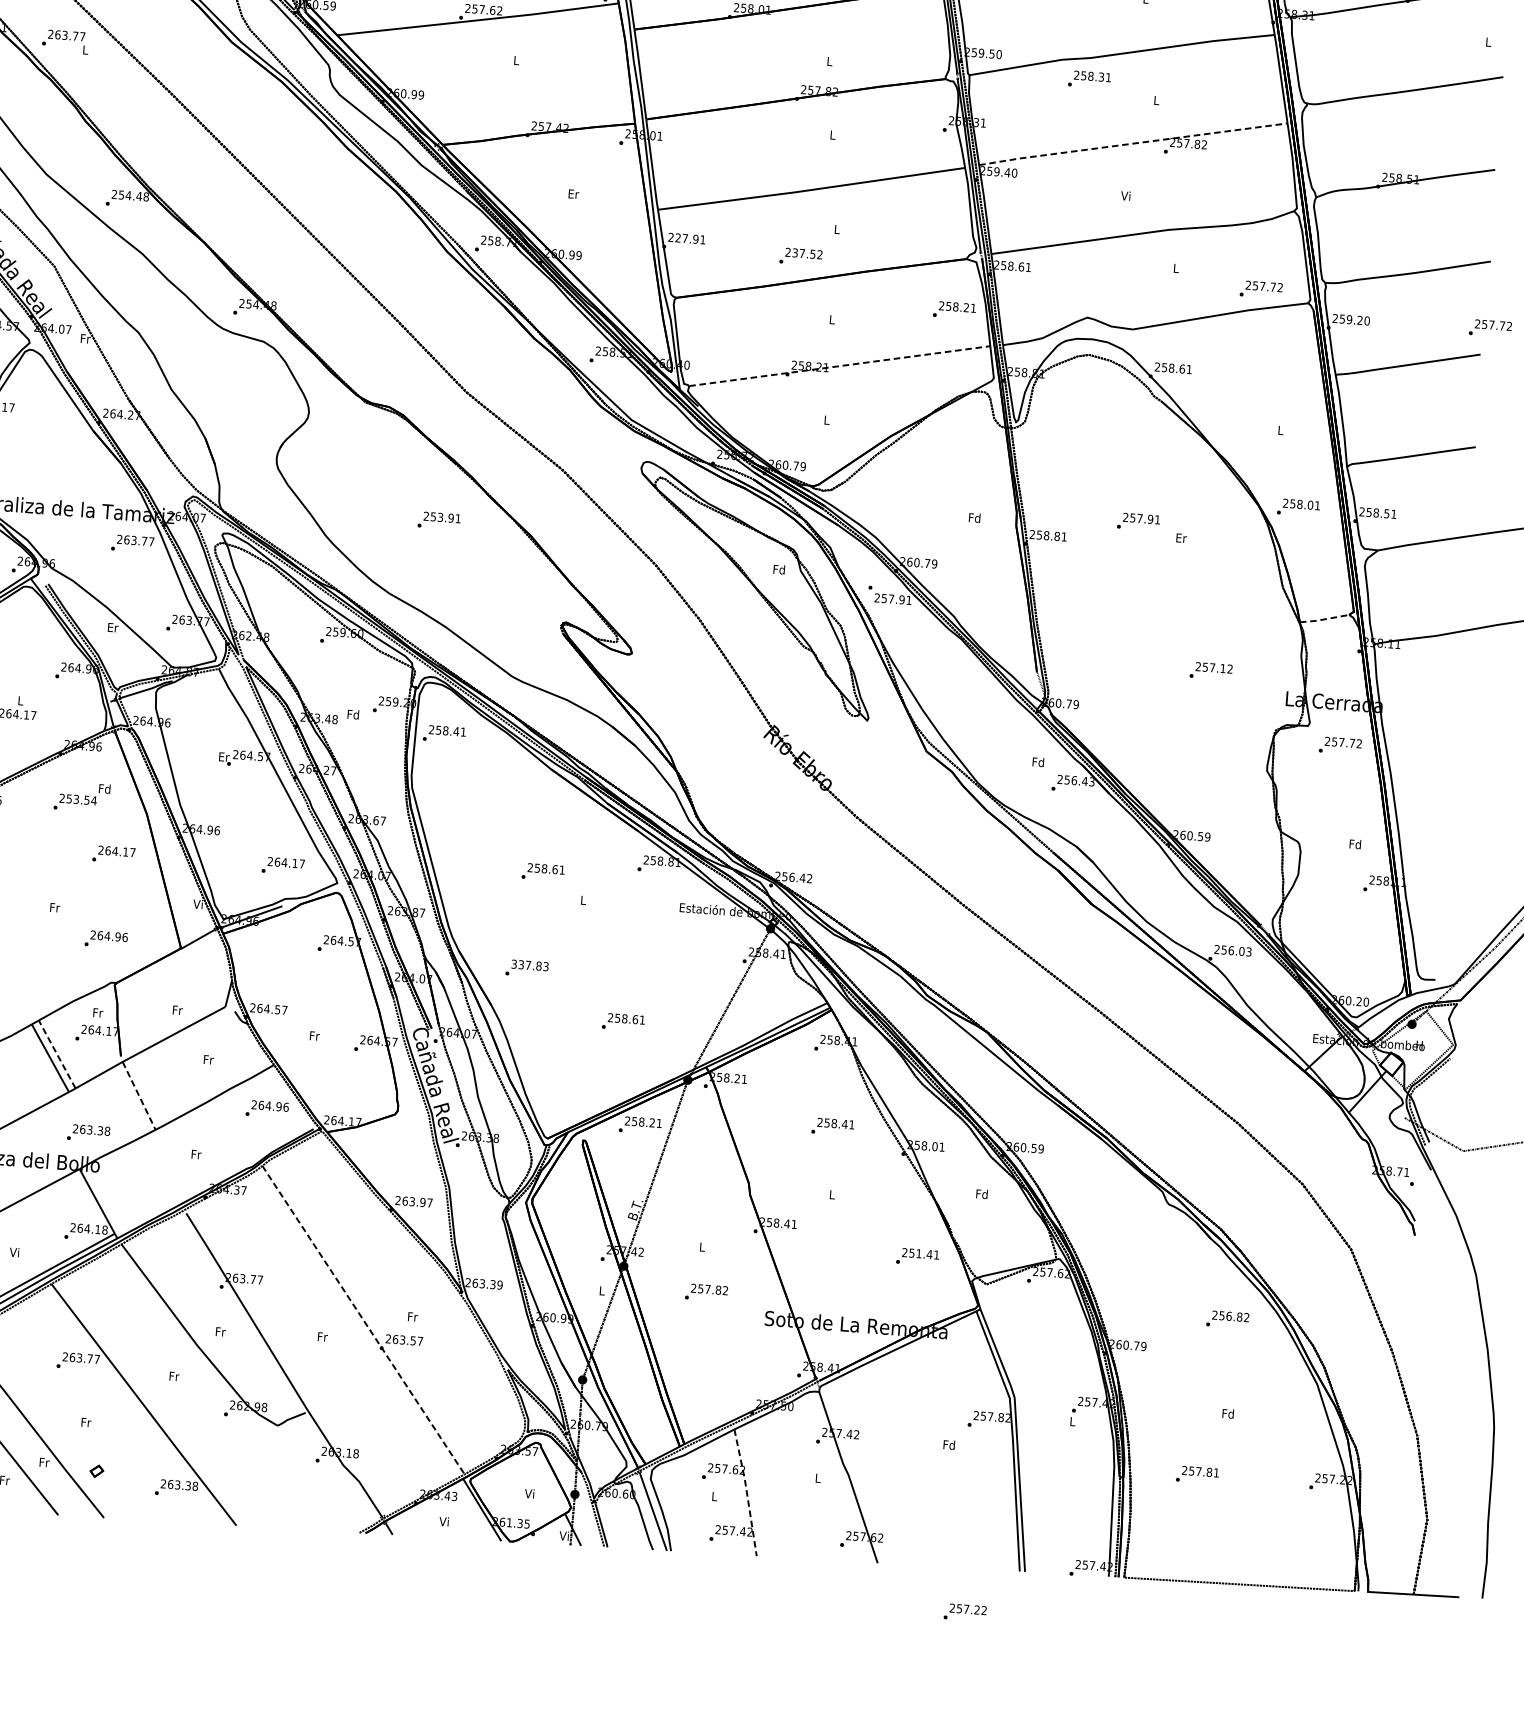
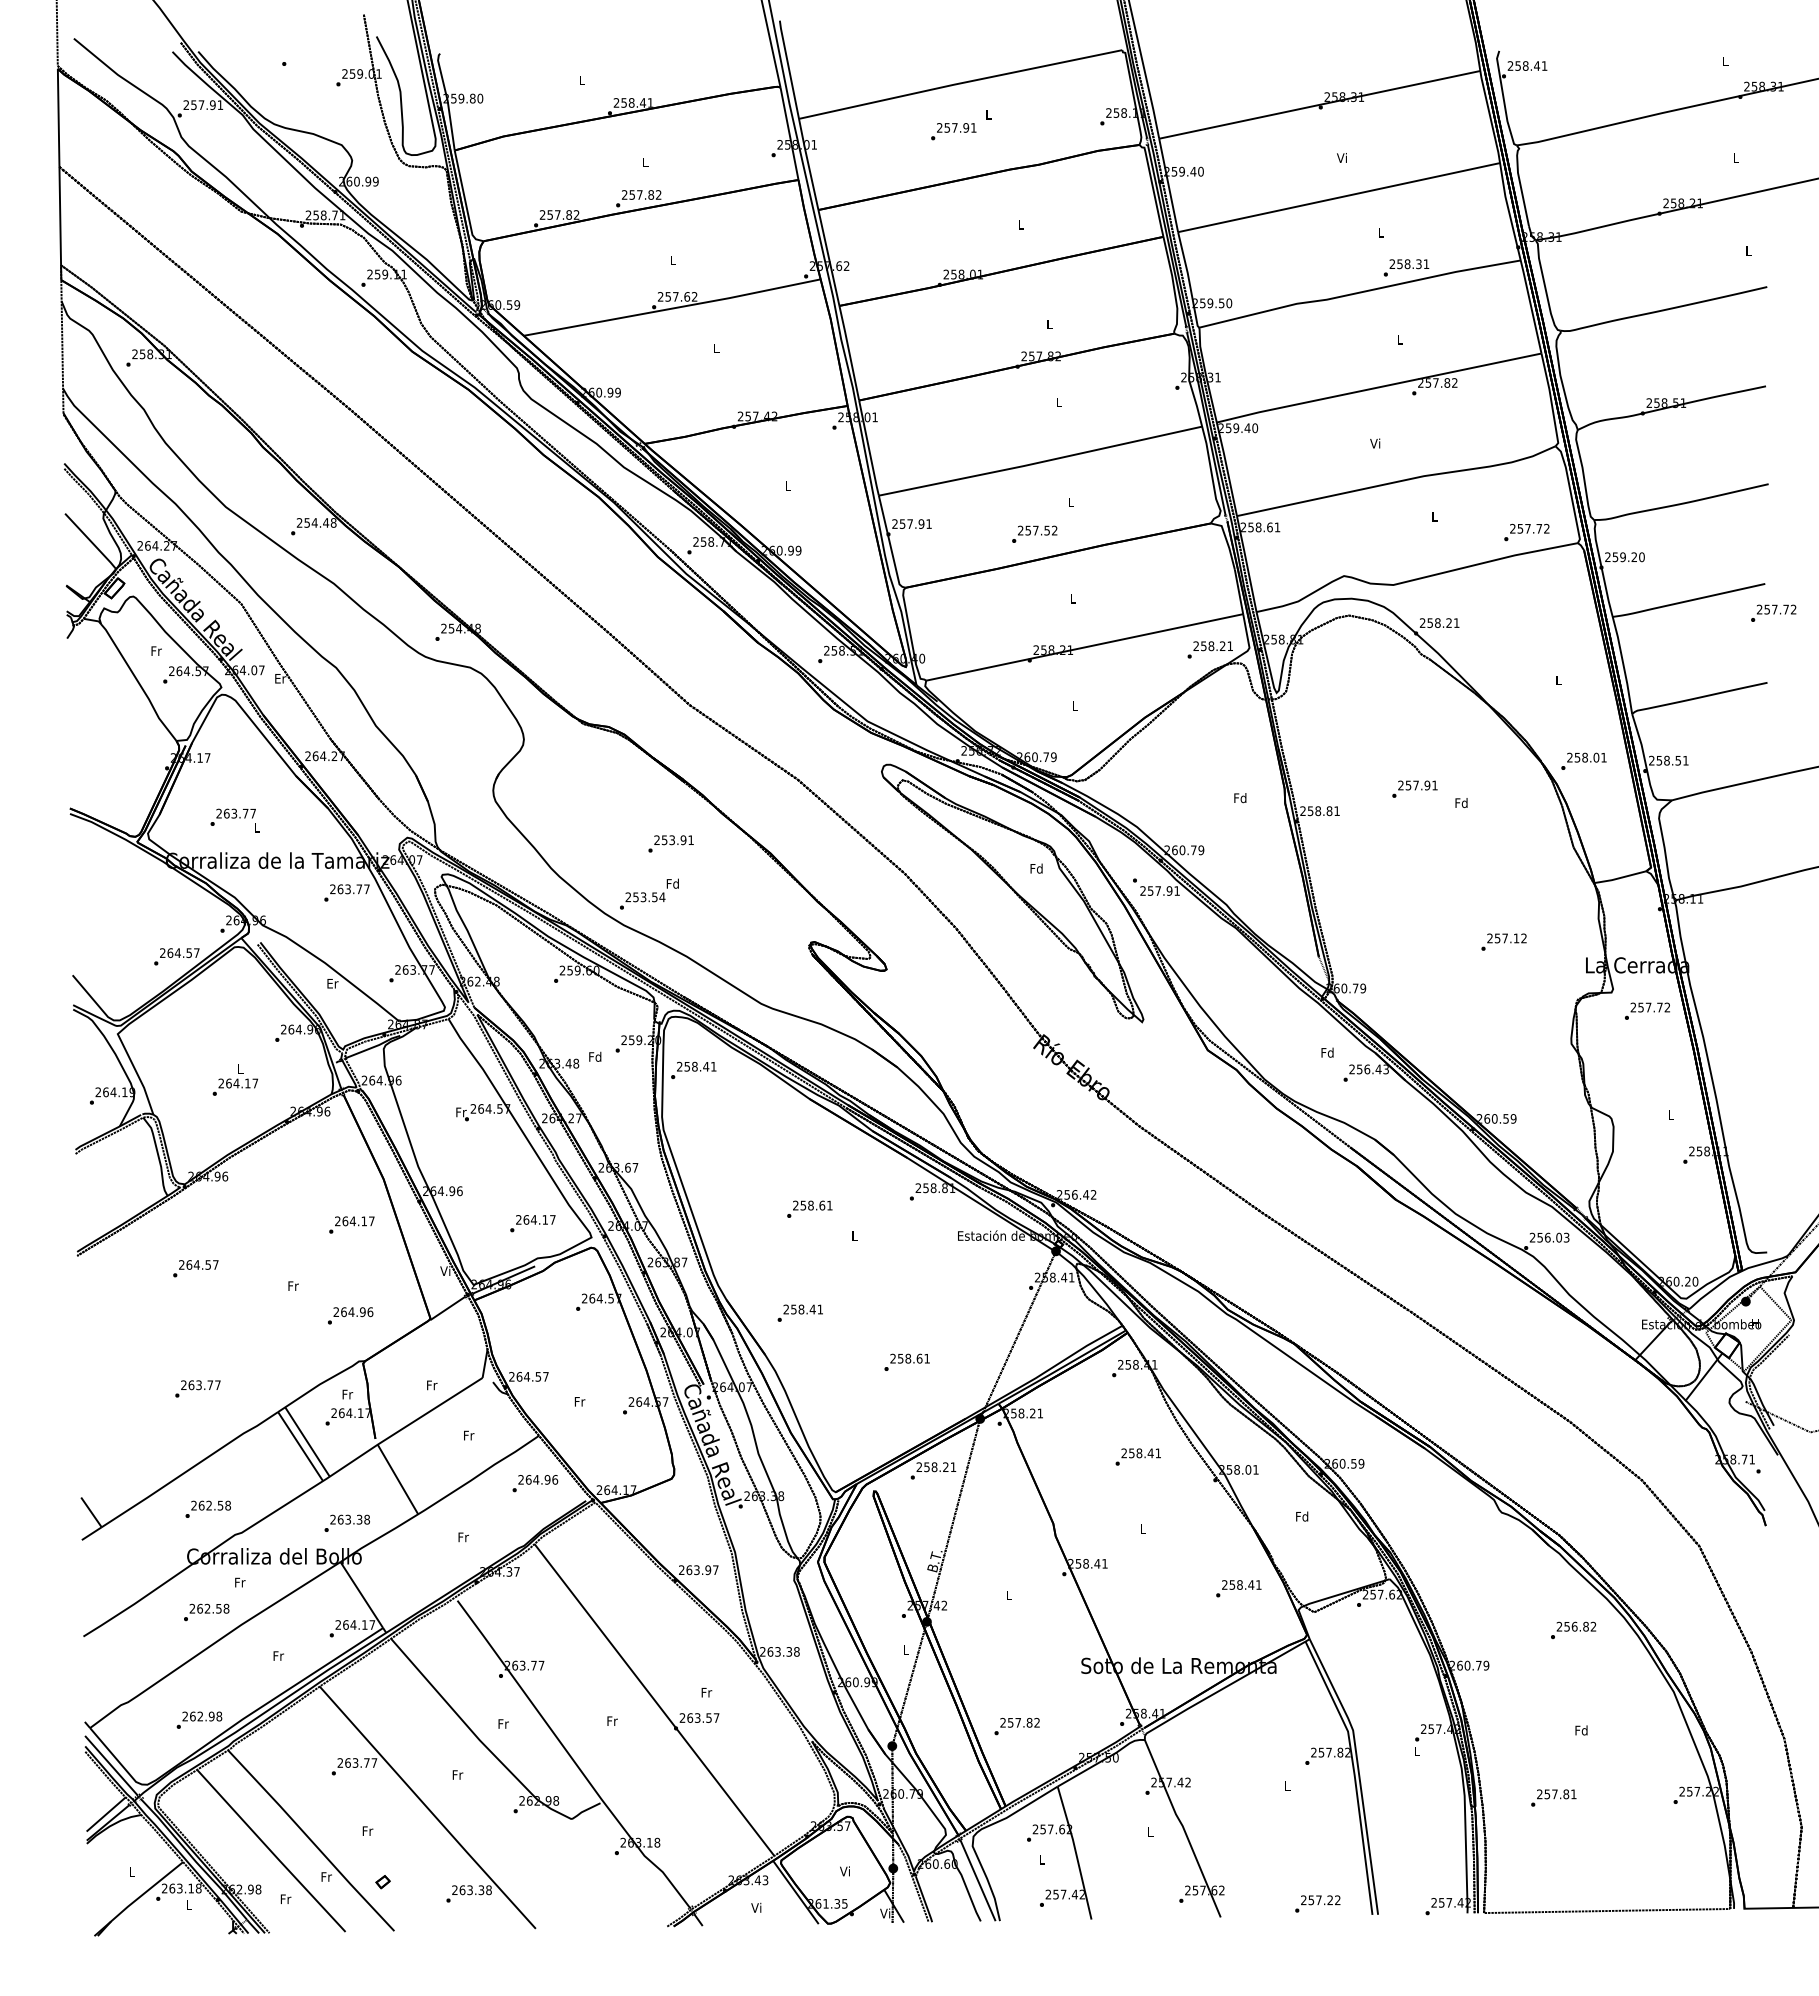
text: (64, 41) -> (234, 820), moved
text: (1089, 79) -> (1406, 267), moved
line: (1132, 143) -> (1378, 387), dashed -> solid
text: (573, 193) -> (787, 485), Er -> L
text: (678, 237) -> (902, 523), 227.91 -> 257.91
text: (794, 251) -> (1027, 529), 237.52 -> 257.52
text: (953, 309) -> (1209, 649), moved
text: (1490, 327) -> (1773, 612), moved
text: (85, 338) -> (280, 678), Fr -> Er
line: (839, 366) -> (1084, 647), dashed -> solid
text: (1182, 369) -> (1449, 623), 258.61 -> 258.21
text: (1181, 538) -> (1461, 803), Er -> Fd
line: (1324, 618) -> (1620, 877), dashed -> solid
text: (224, 757) -> (461, 1112), Er -> Fr
text: (82, 796) -> (649, 893), moved
text: (1355, 844) -> (1671, 1114), Fd -> L
text: (530, 965) -> (803, 1309), 337.83 -> 258.41
line: (57, 1054) -> (307, 1441), dashed -> solid
line: (139, 1095) -> (398, 1479), dashed -> solid
text: (105, 1229) -> (372, 1624), 264.18 -> 264.17
text: (15, 1252) -> (278, 1655), Vi -> Fr
text: (918, 1253) -> (1239, 1584), 251.41 -> 258.41
text: (499, 1284) -> (796, 1651), 263.39 -> 263.38
text: (705, 1292) -> (1016, 1726), moved
line: (363, 1320) -> (654, 1700), dashed -> solid
text: (949, 1444) -> (1287, 1785), Fd -> L
line: (746, 1492) -> (1075, 1852), dashed -> solid
text: (965, 1612) -> (1317, 1903), moved

